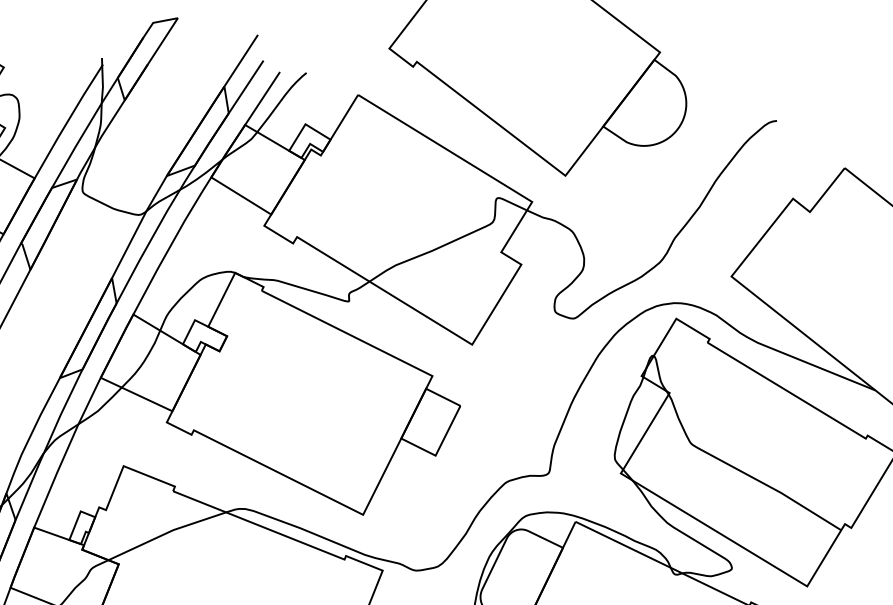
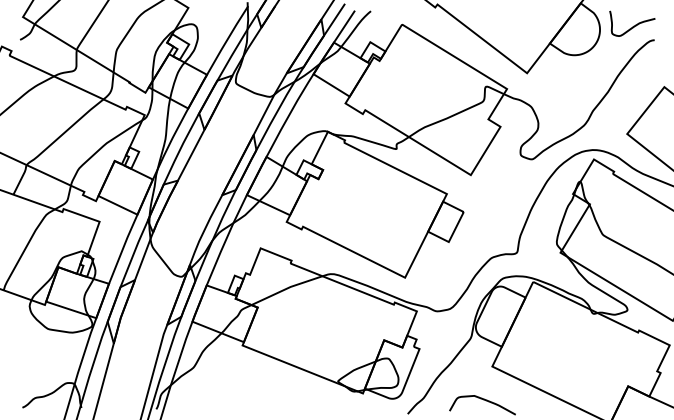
curve: (741, 96) -> (633, 25), added

